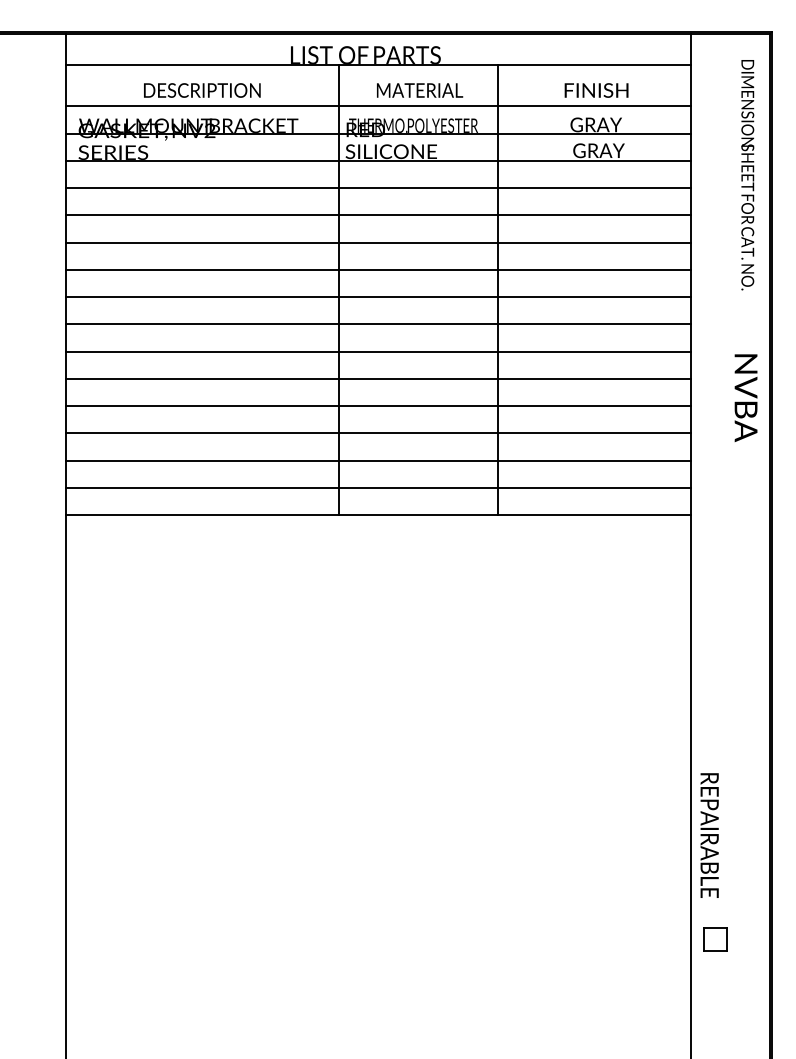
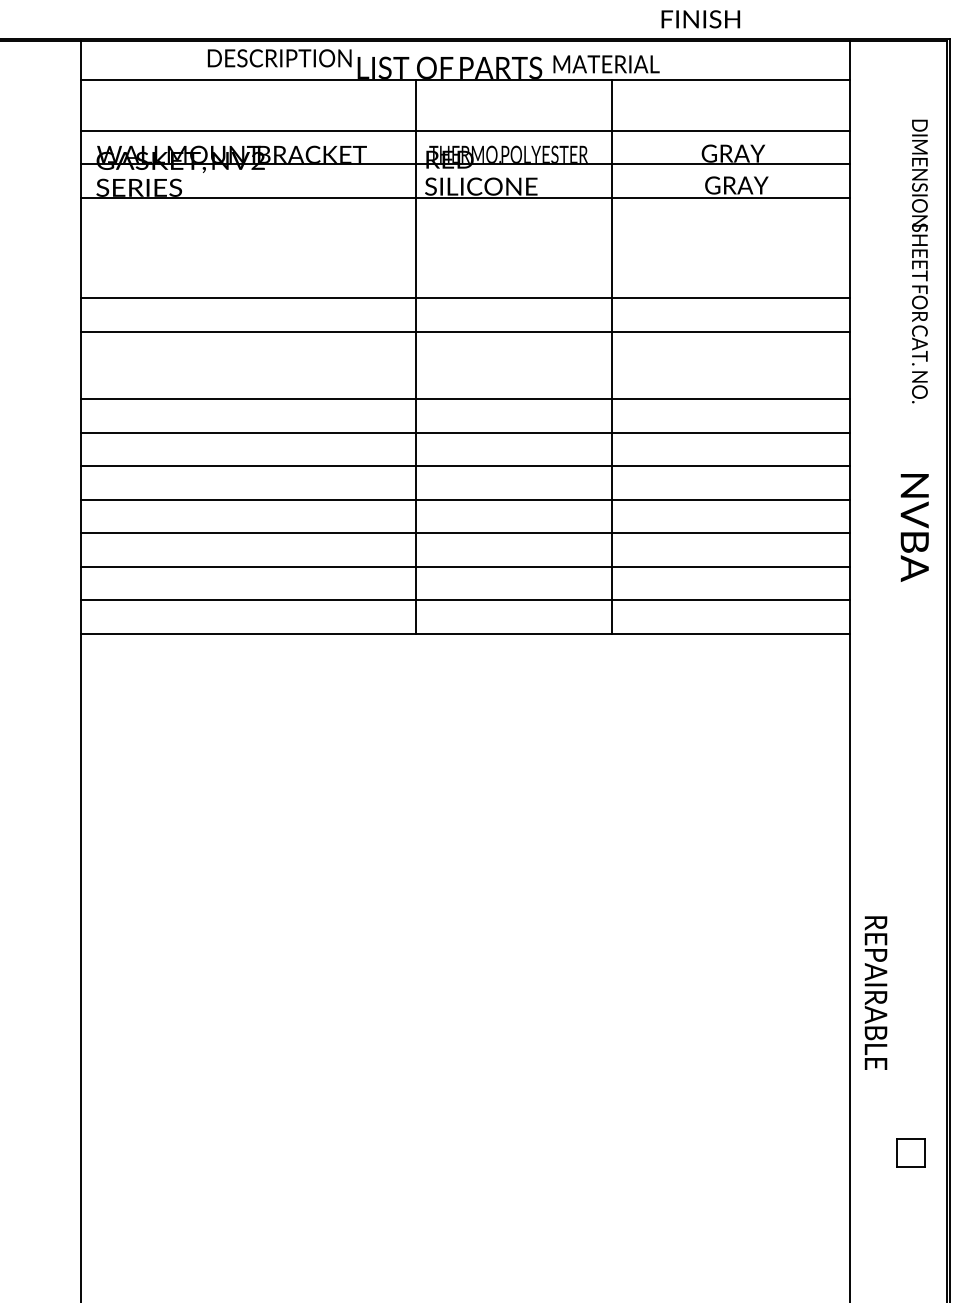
text: (202, 90) -> (279, 58), moved
text: (419, 90) -> (606, 64), moved
text: (596, 90) -> (700, 19), moved
text: (747, 175) -> (919, 261), moved
line: (378, 188) -> (465, 231), removed
line: (378, 214) -> (465, 264), removed
line: (378, 297) -> (465, 365), removed
text: (745, 397) -> (914, 527), moved
text: (709, 835) -> (875, 992), moved
part: (714, 939) -> (910, 1152), moved

